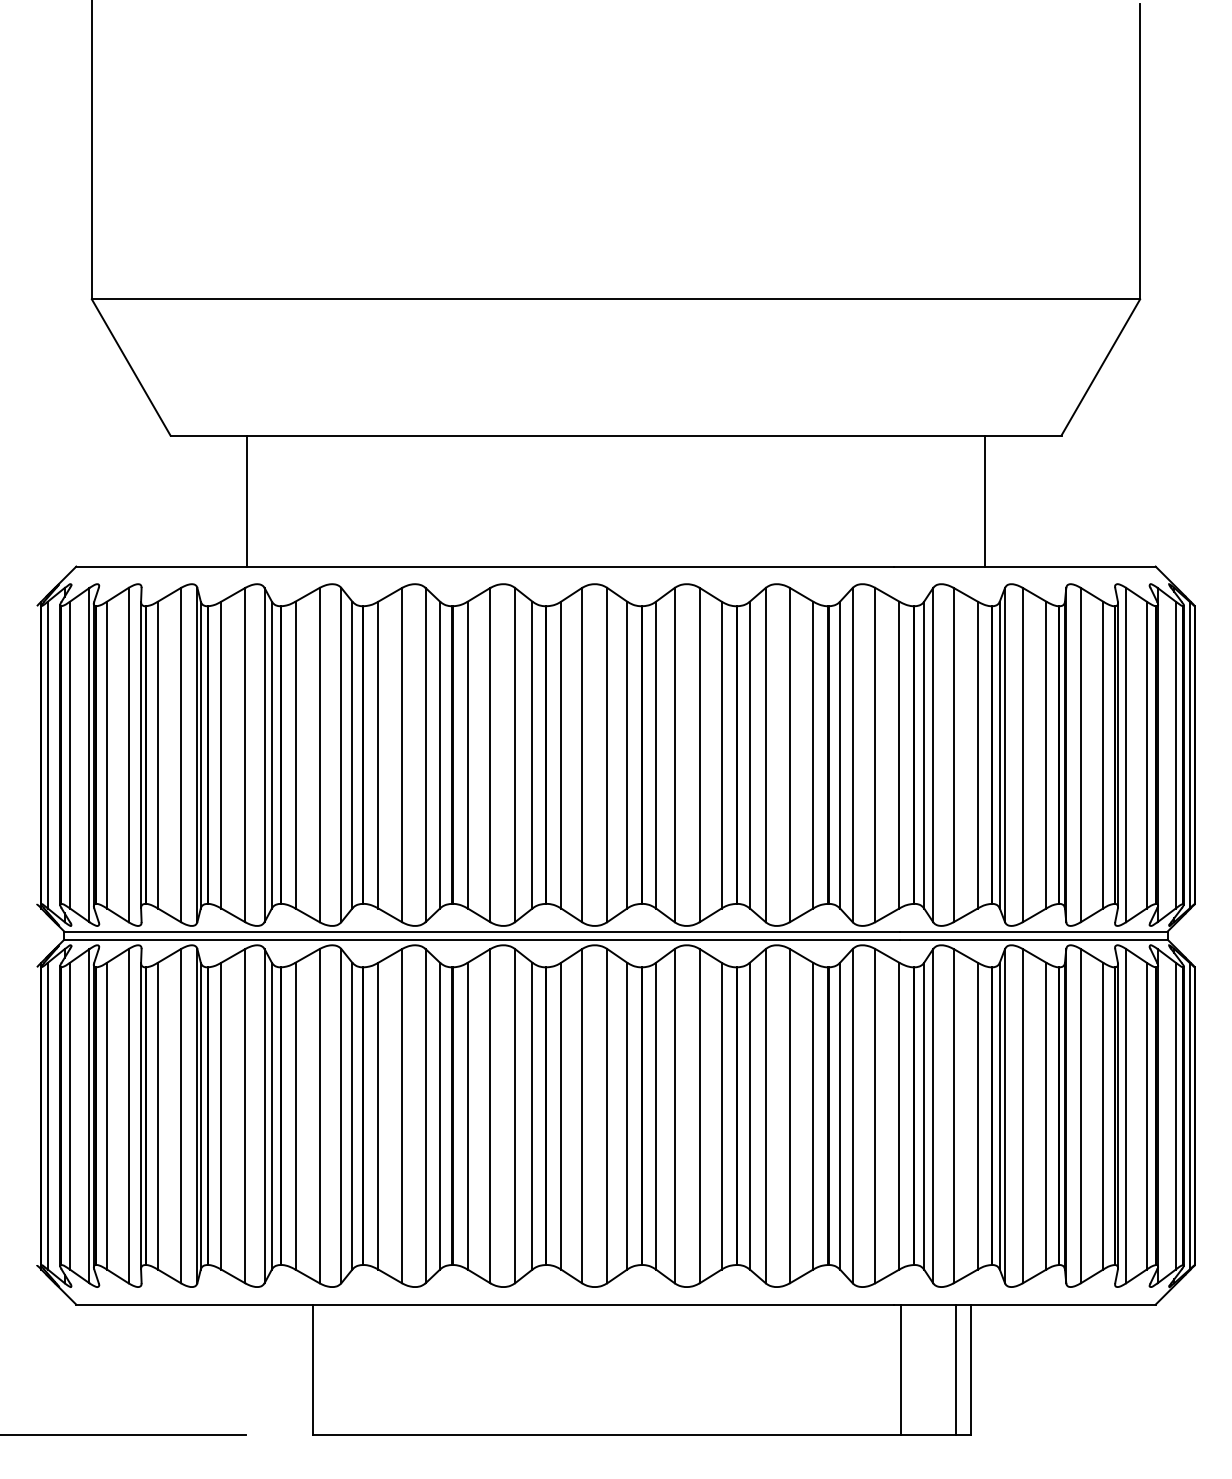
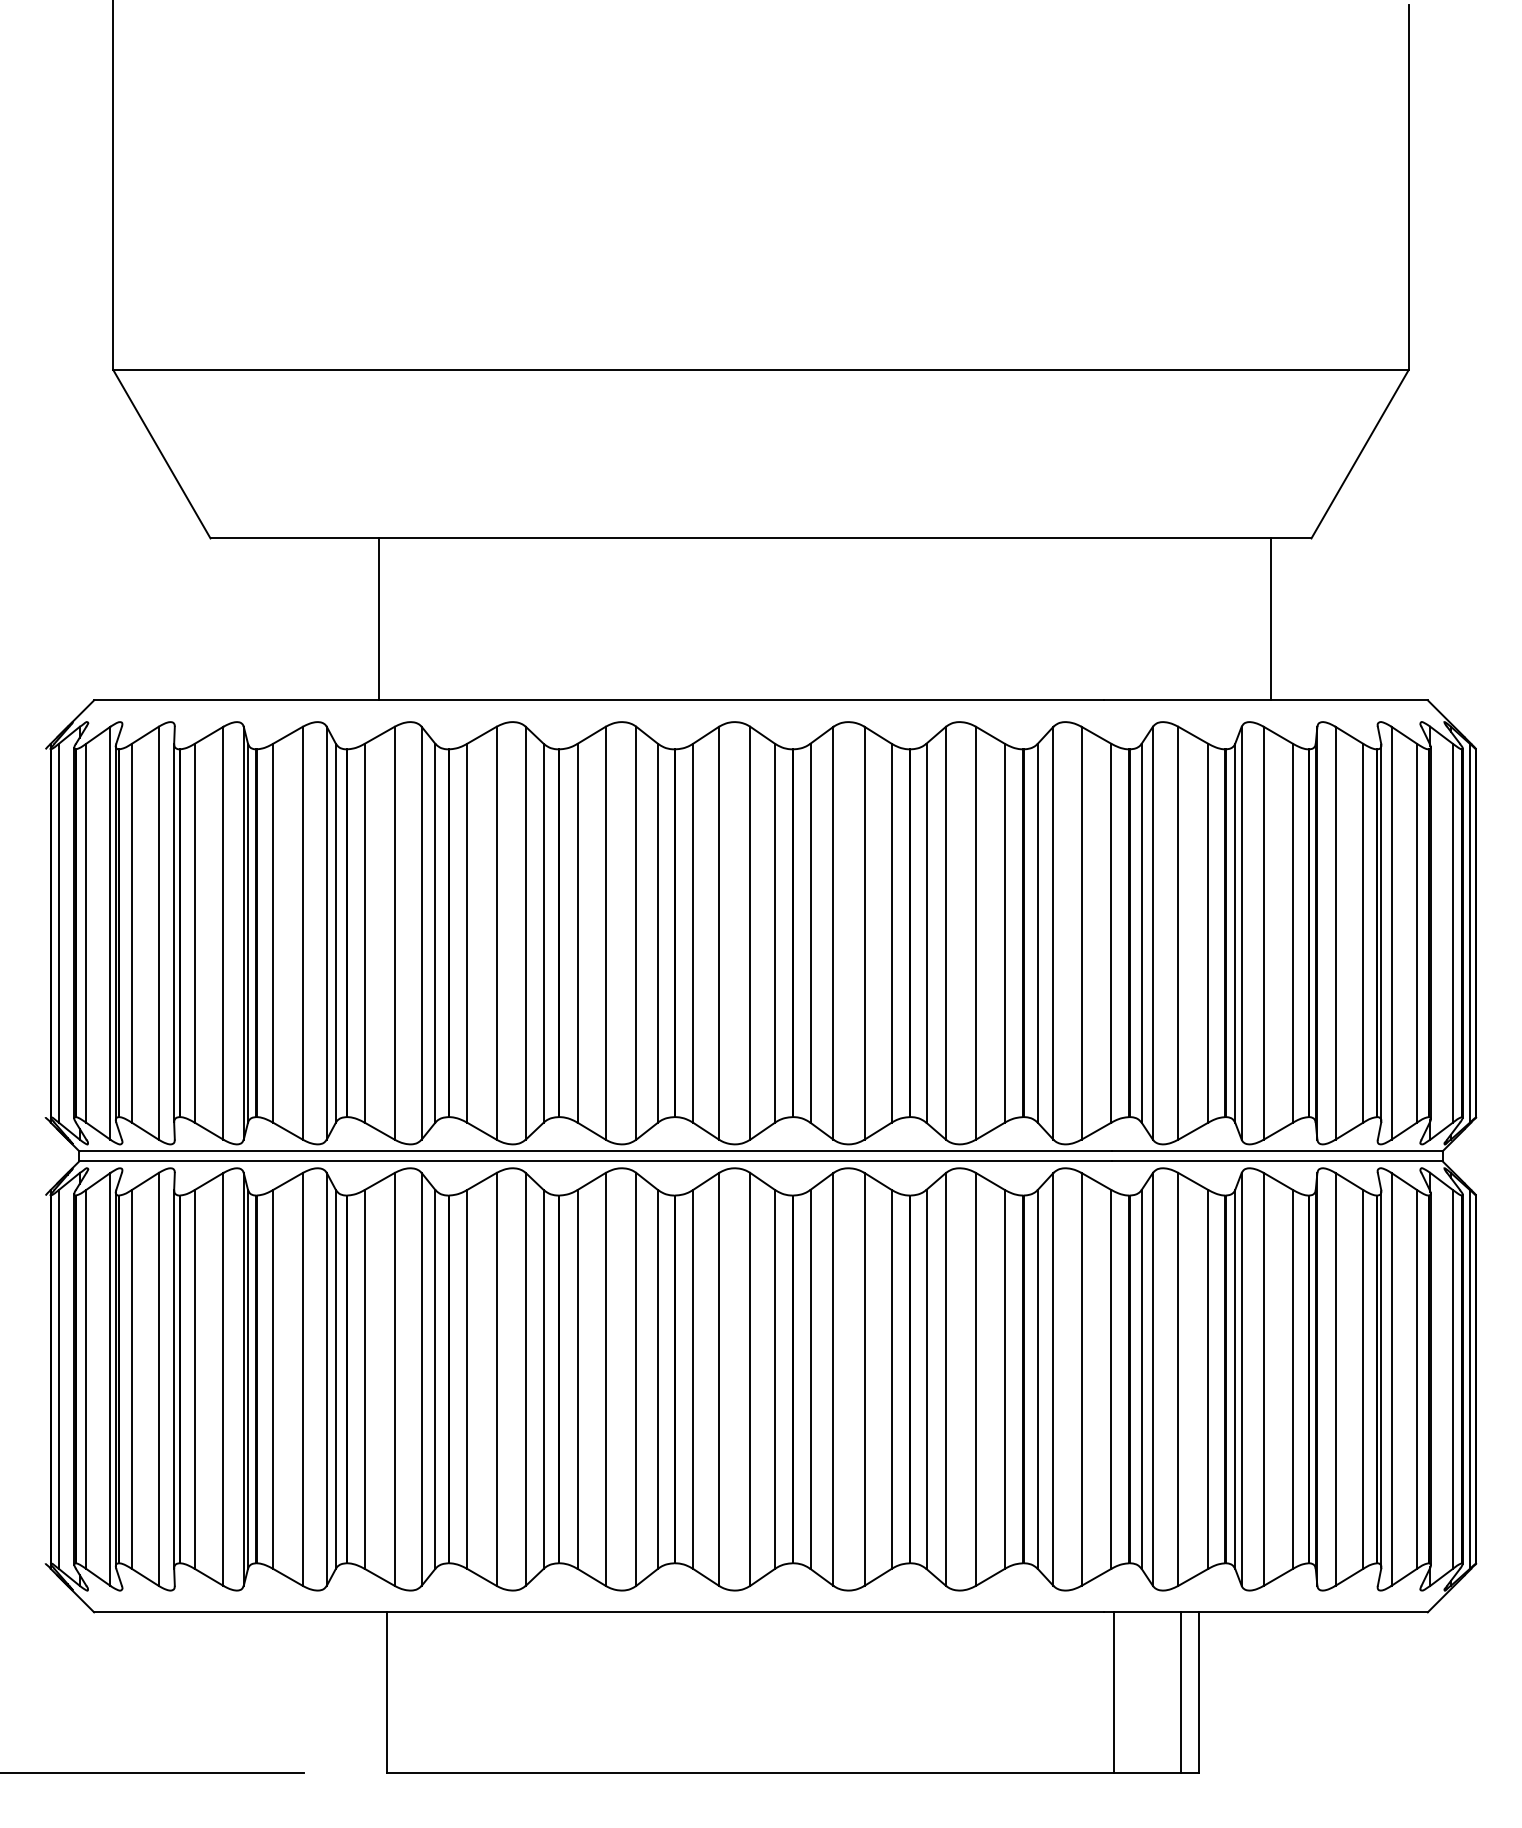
line: (247, 501) -> (379, 619), moved
line: (984, 501) -> (1270, 619), moved

